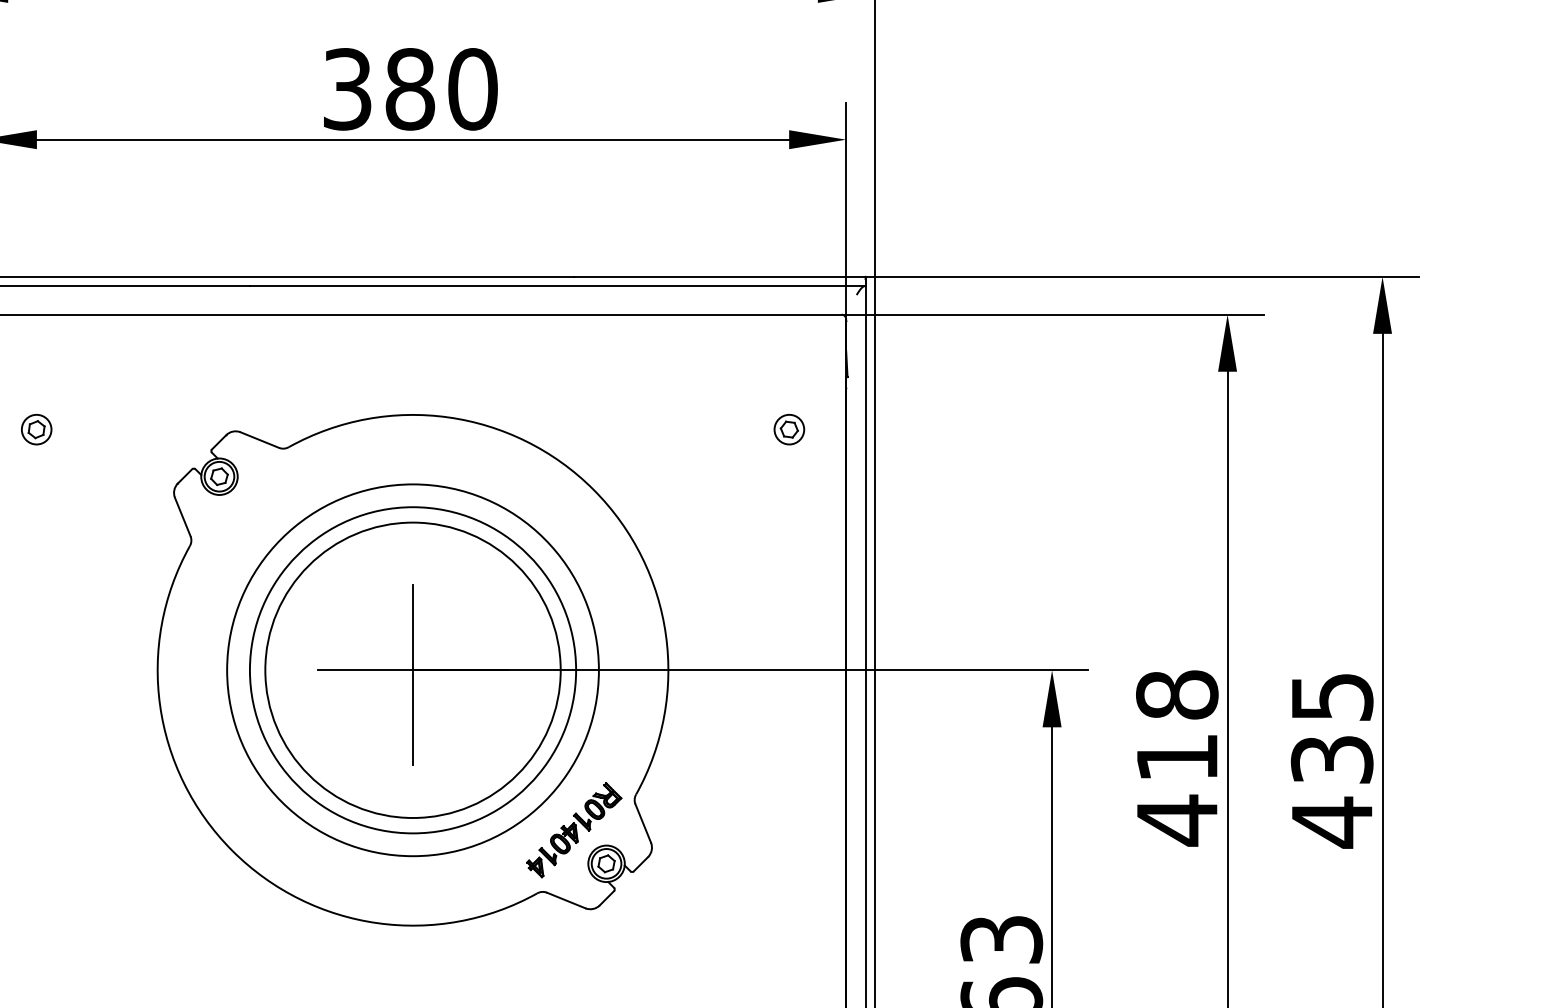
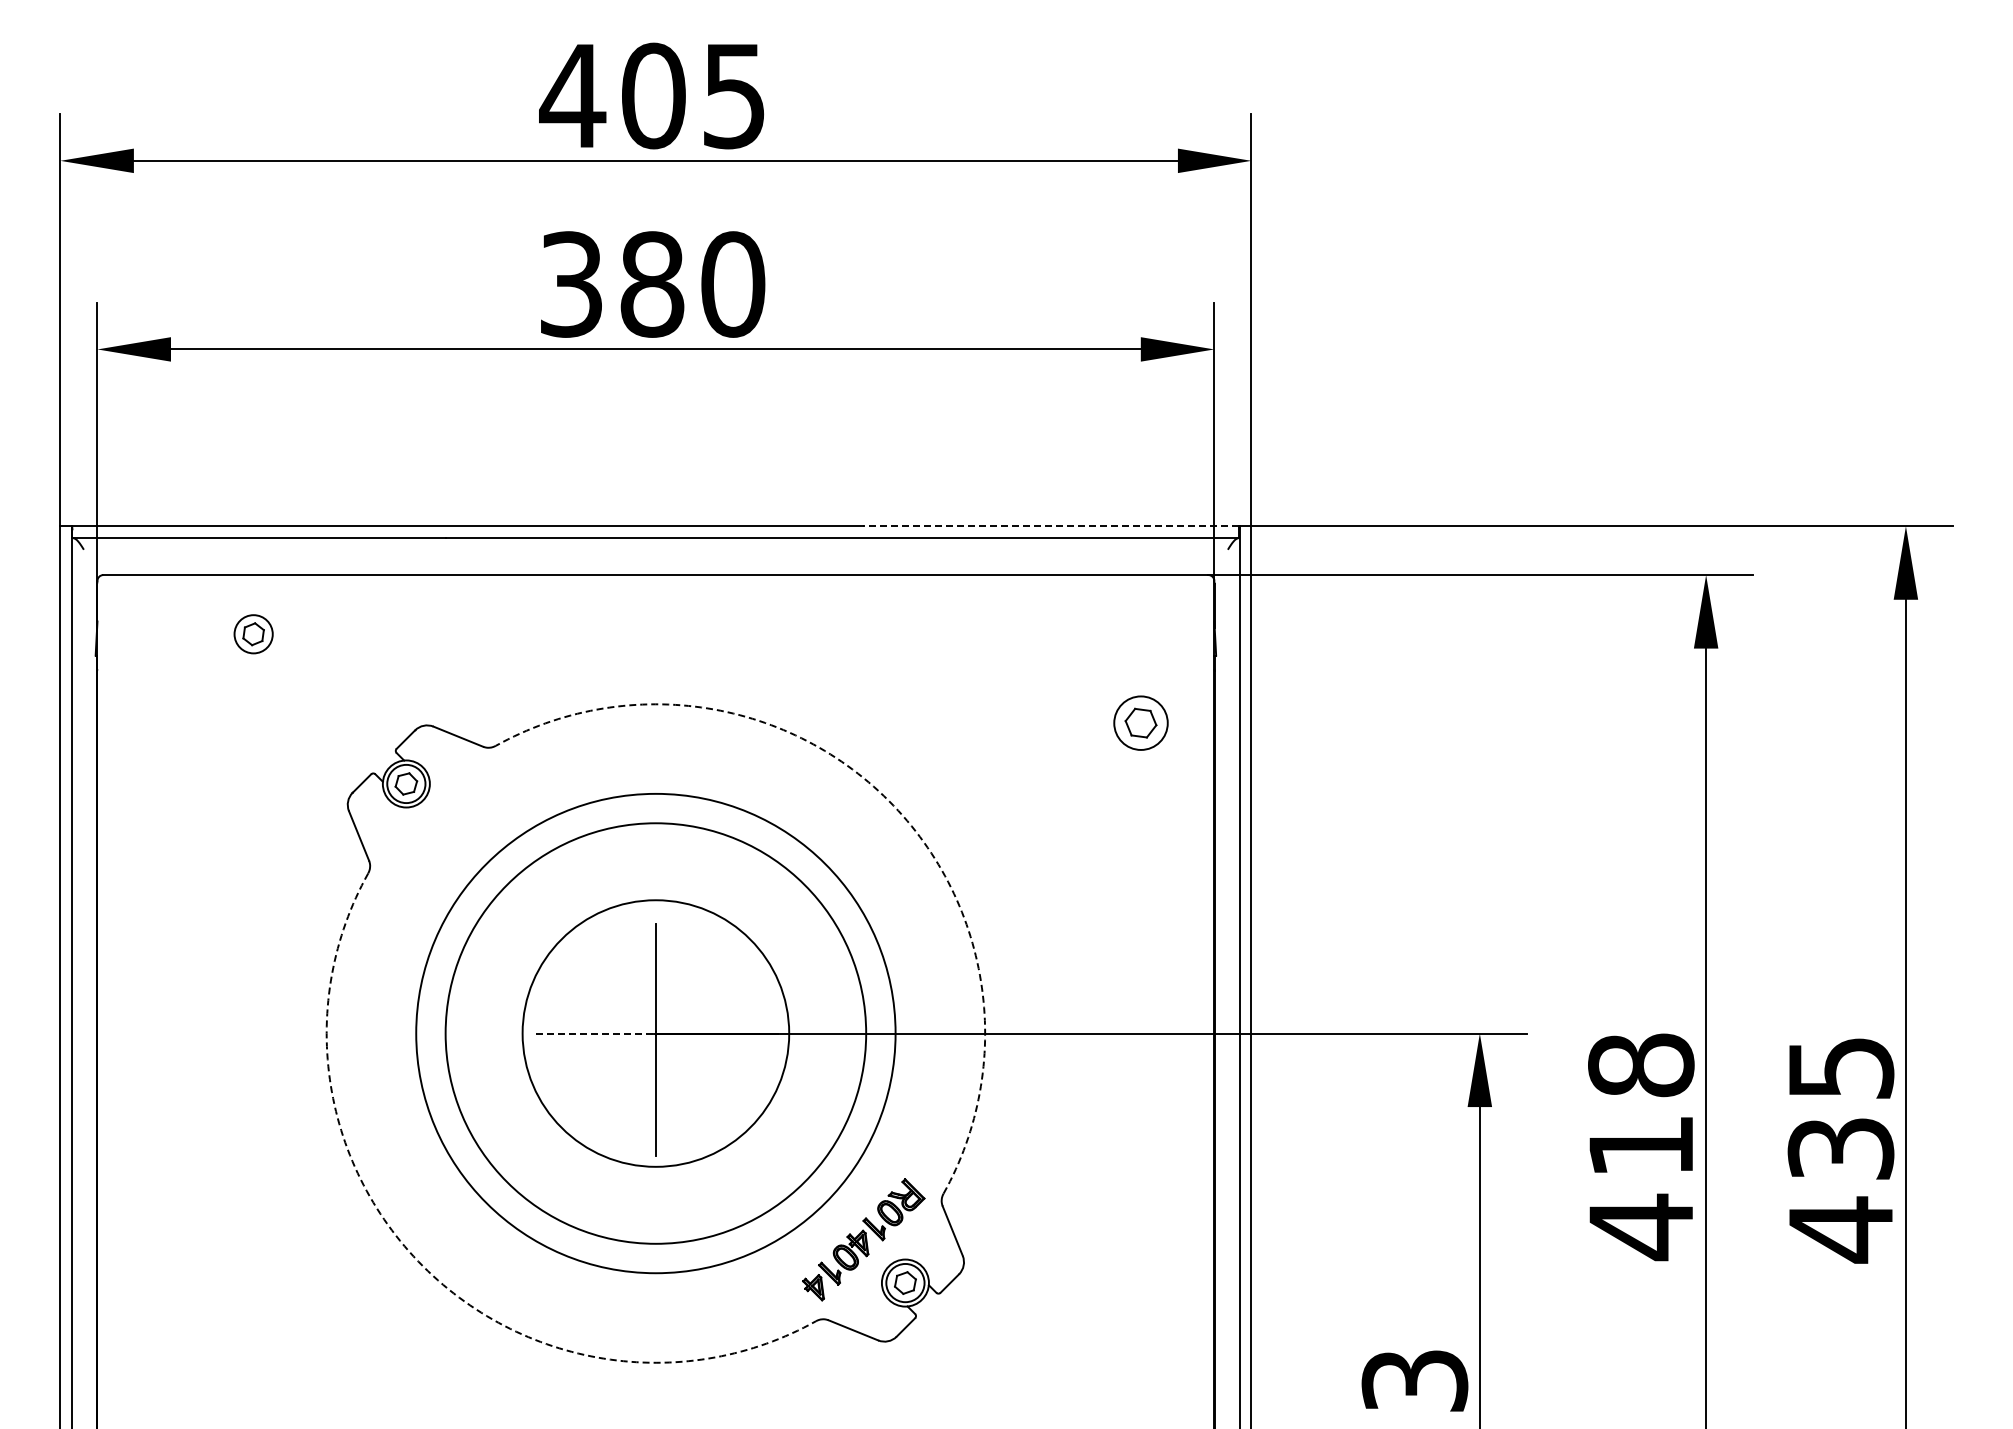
line: (719, 277) -> (1050, 526), solid -> dashed
part: (36, 429) -> (253, 634), moved
part: (789, 429) -> (1141, 723), size x1.4
arc: (593, 489) -> (888, 800), solid -> dashed
line: (364, 670) -> (593, 1033), solid -> dashed
circle: (412, 670) -> (655, 1033), size x0.7
arc: (232, 850) -> (423, 1266), solid -> dashed

